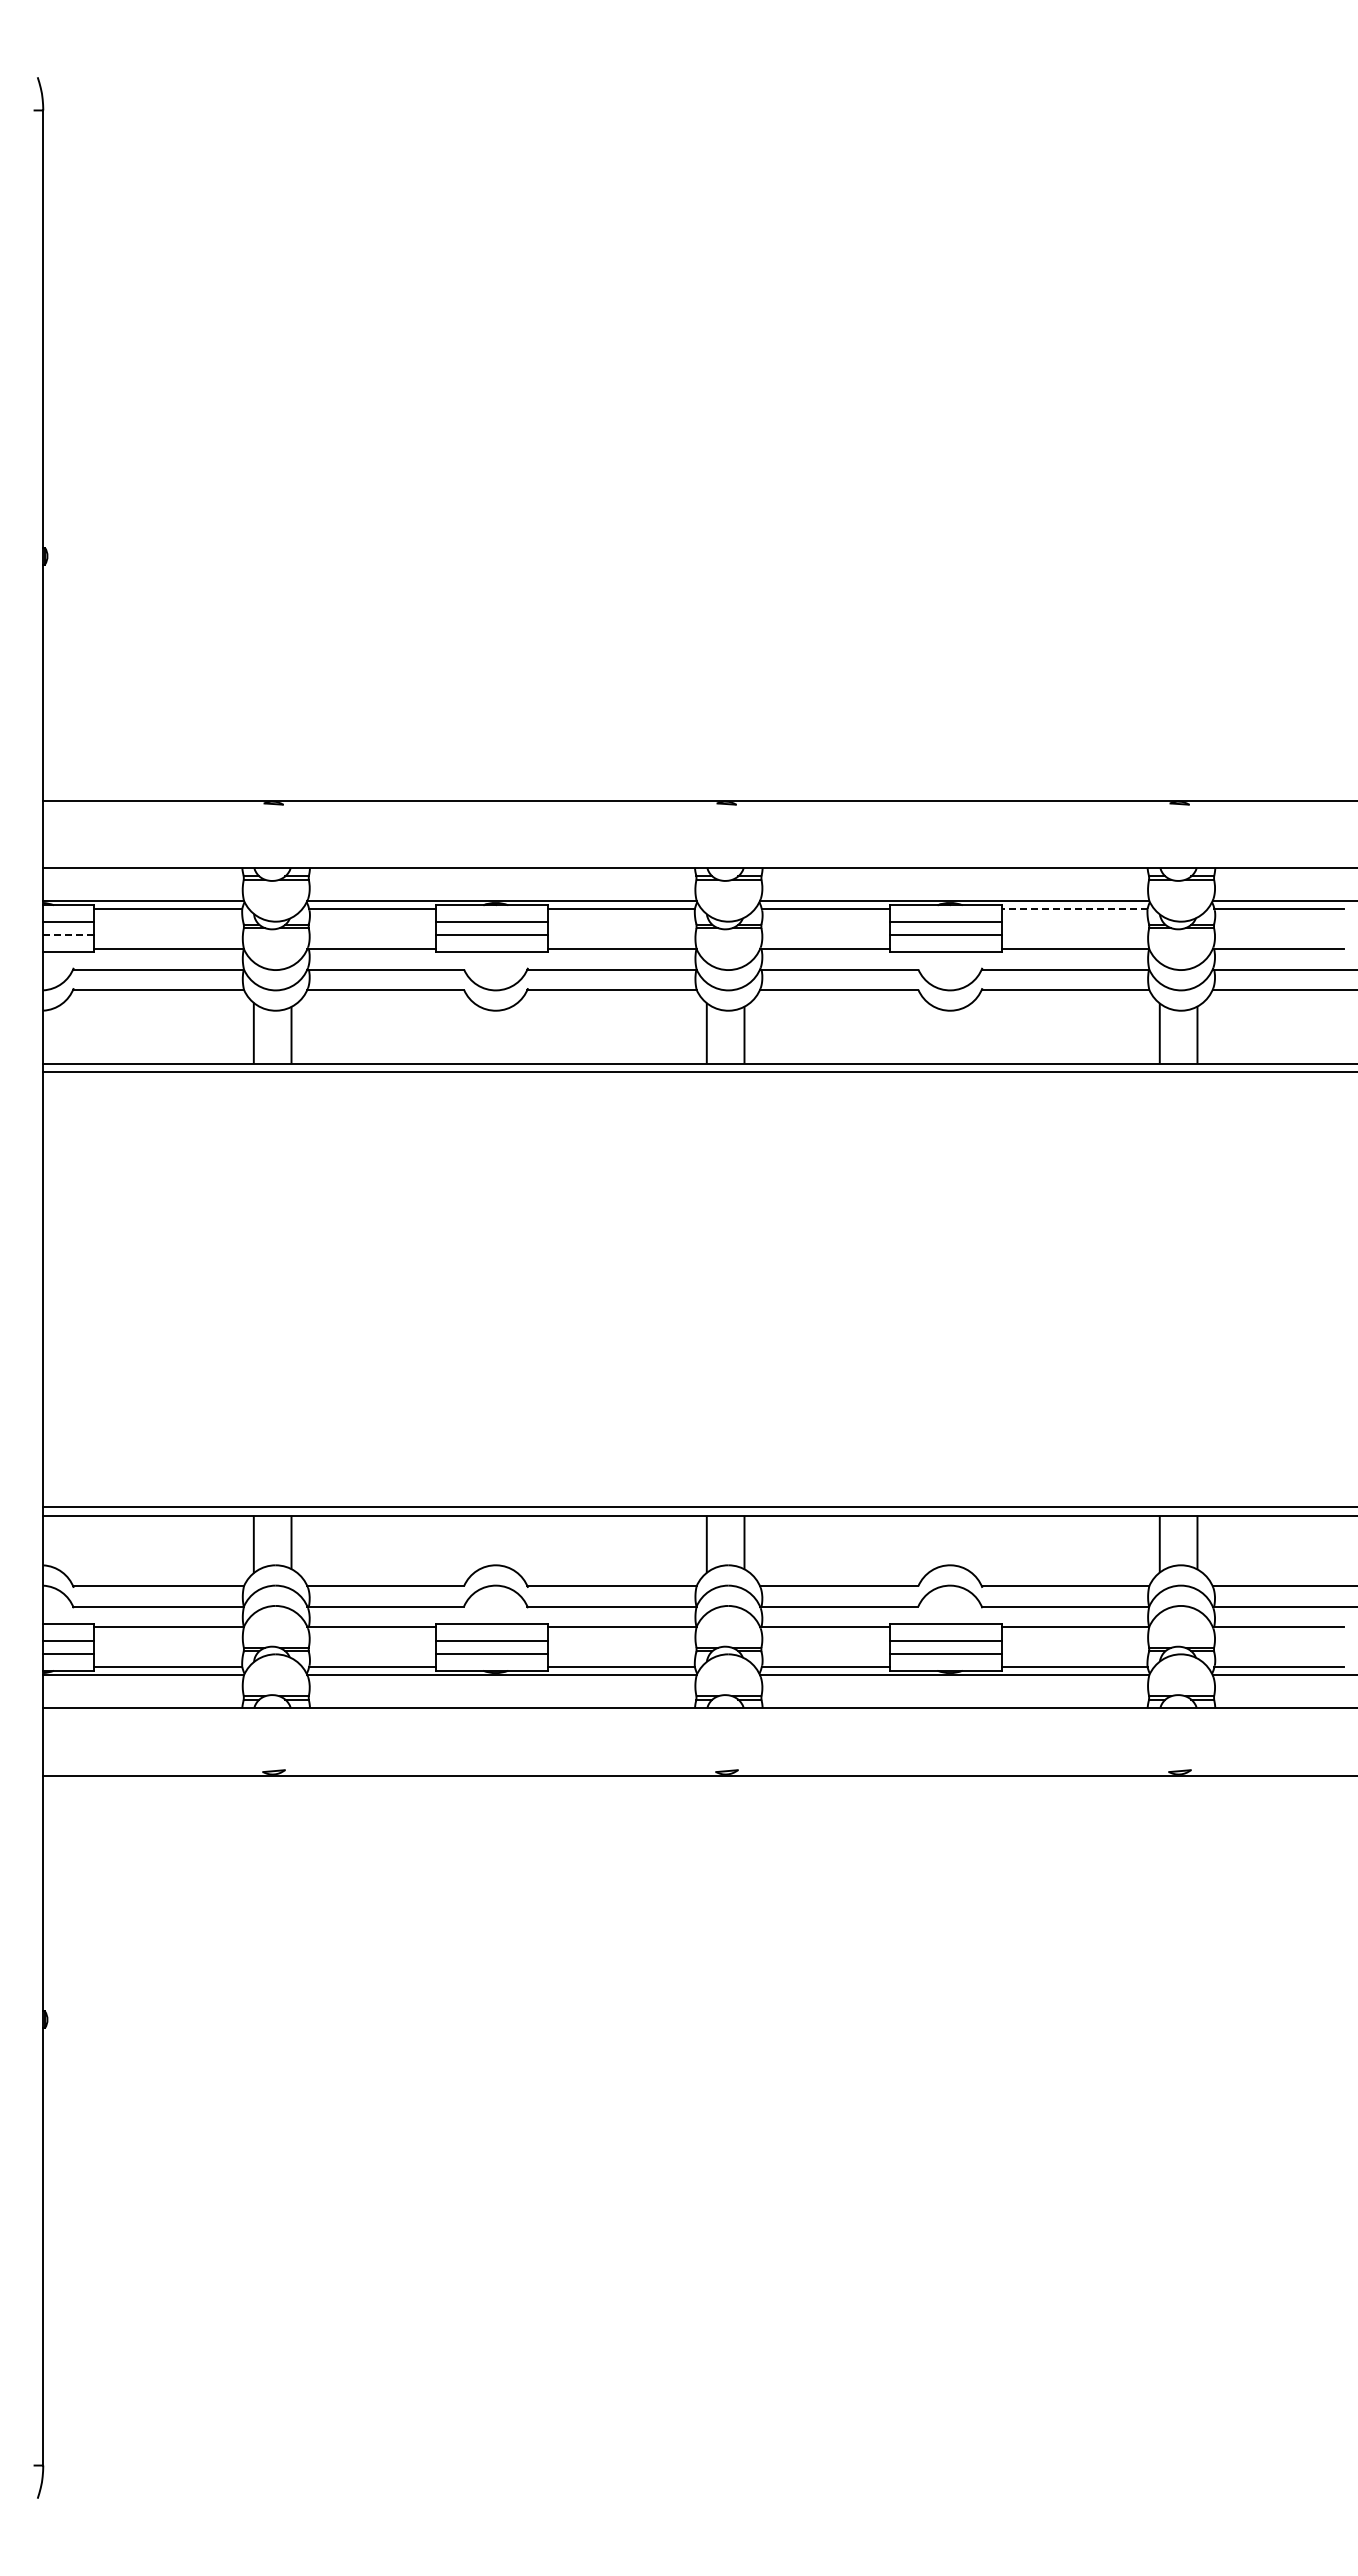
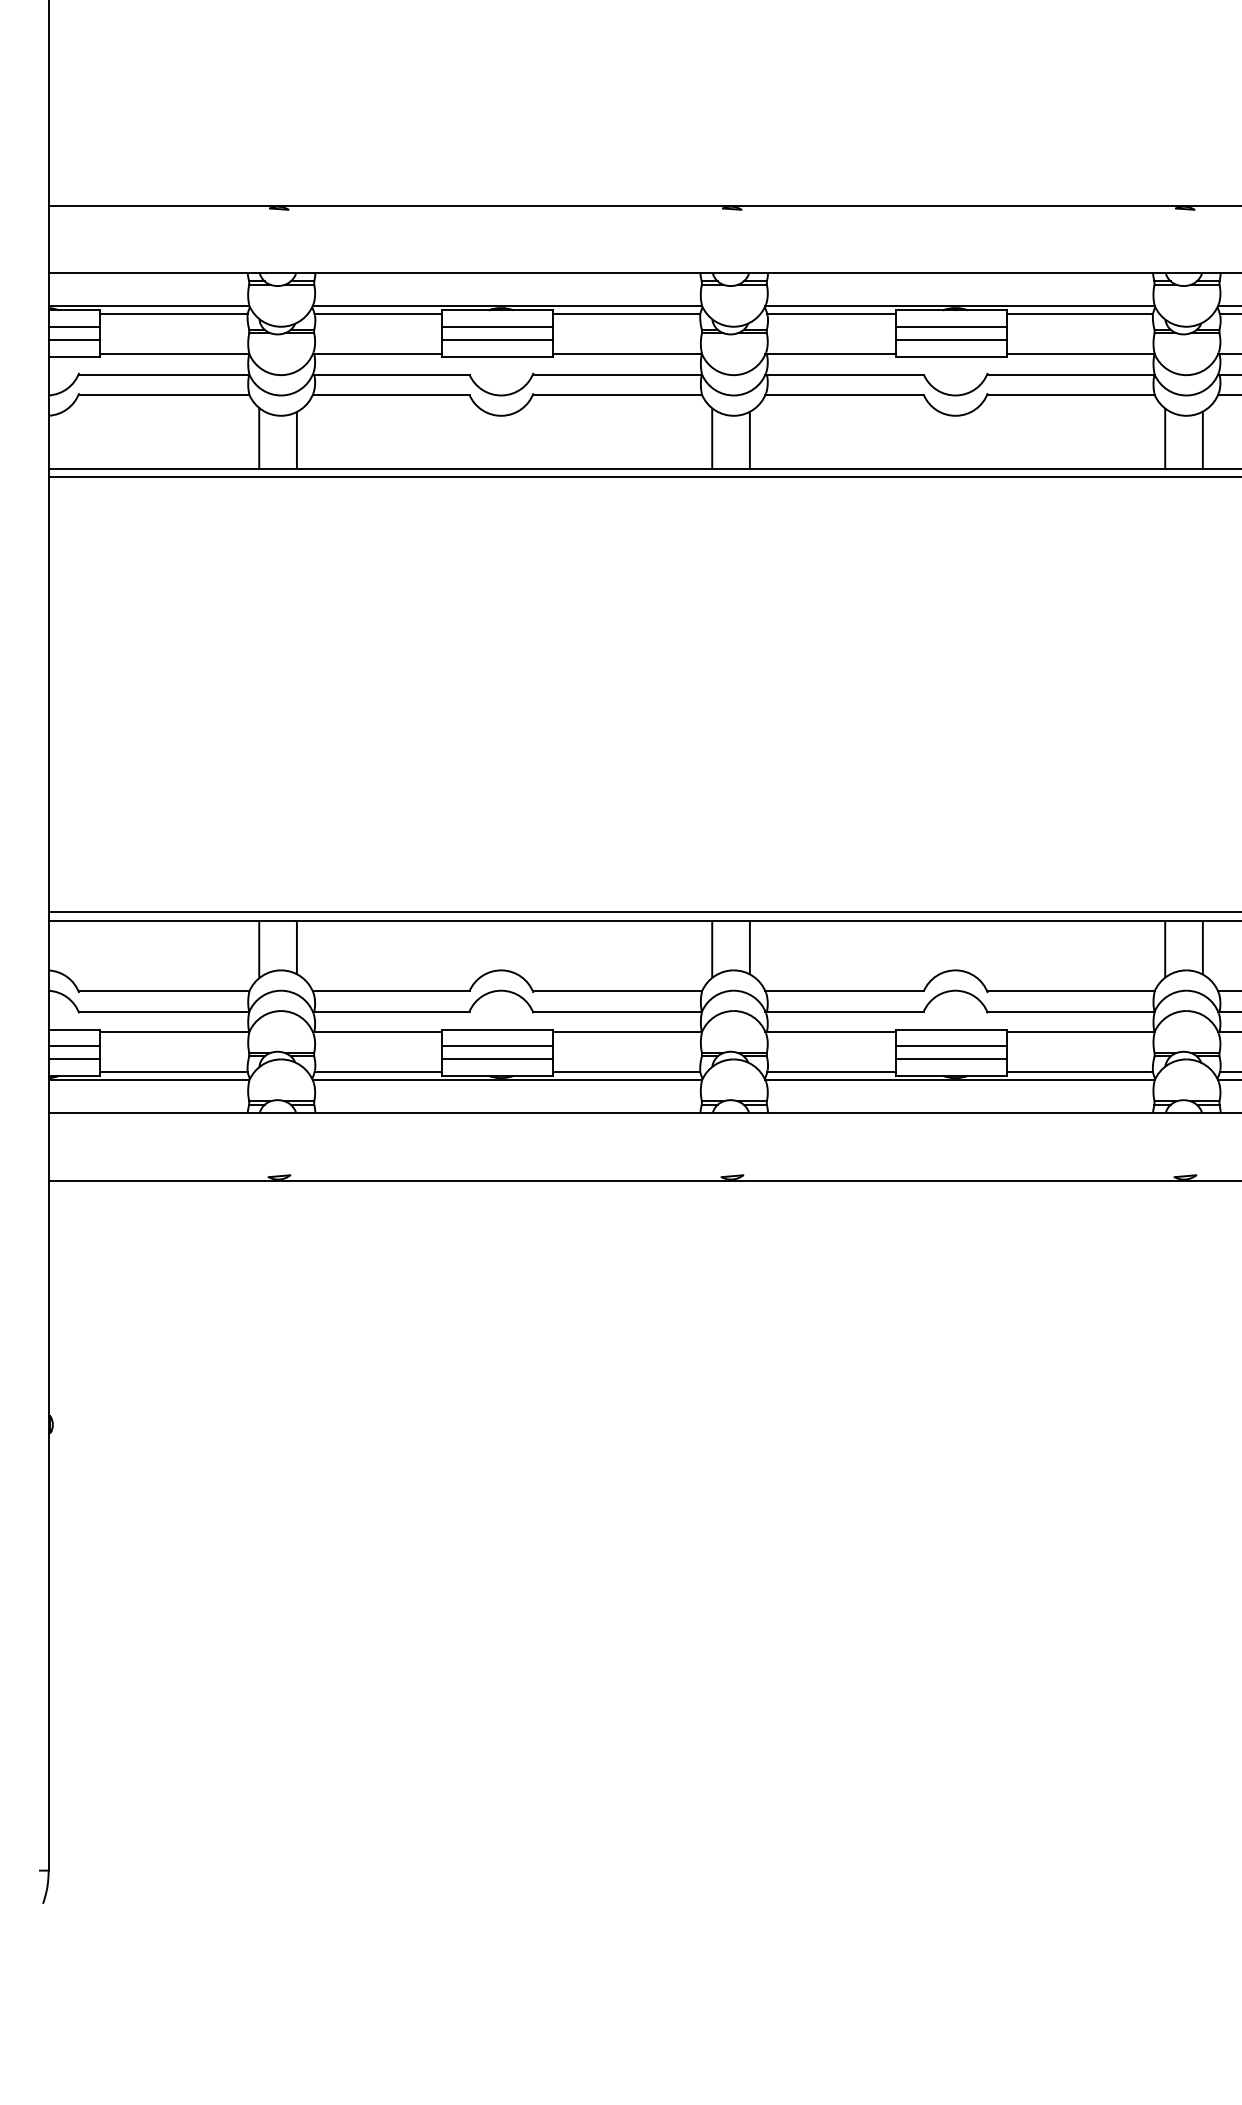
line: (1074, 908) -> (1079, 313), dashed -> solid
line: (69, 934) -> (74, 339), dashed -> solid

